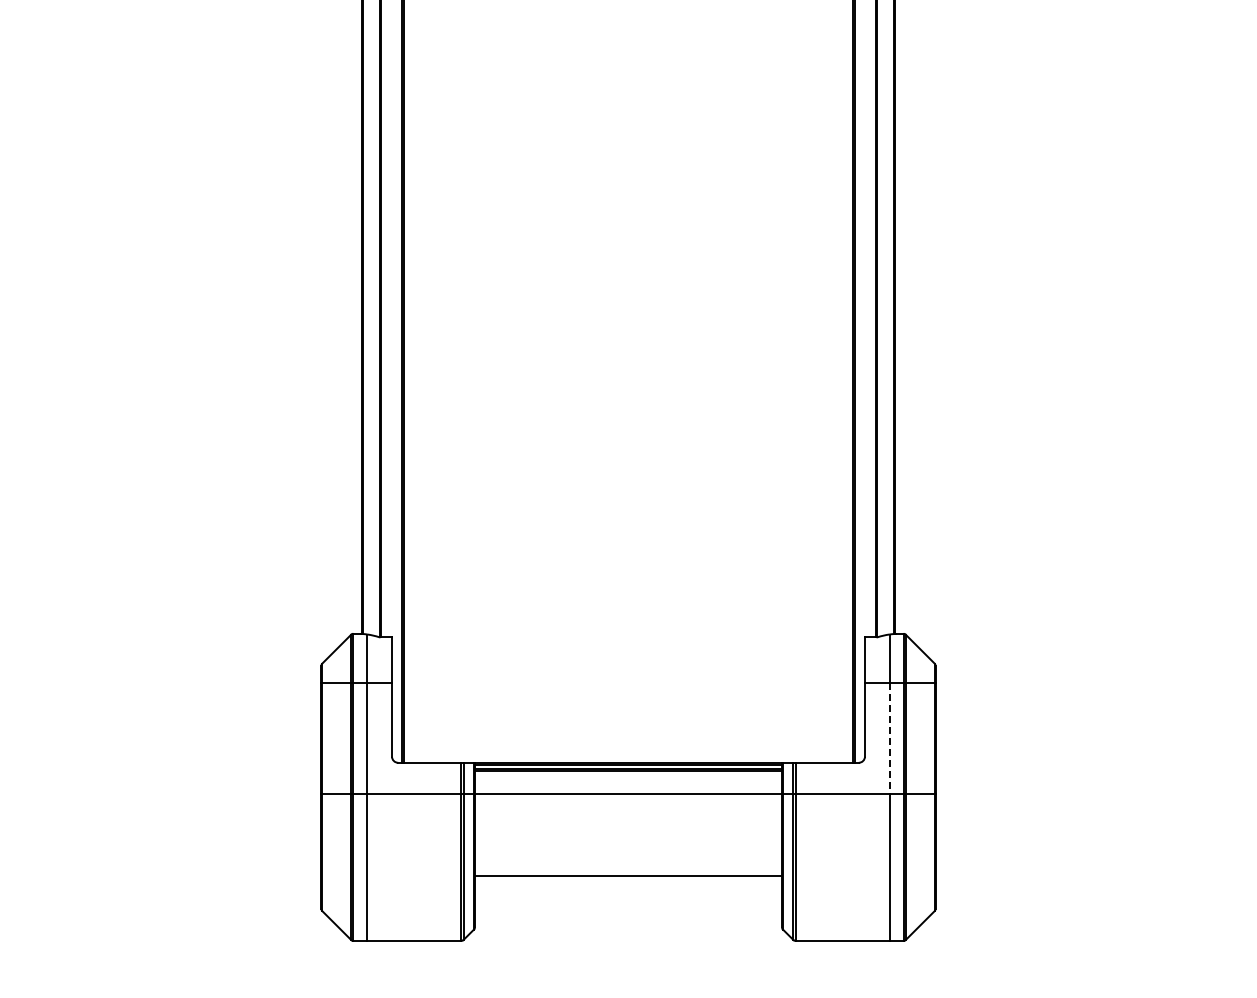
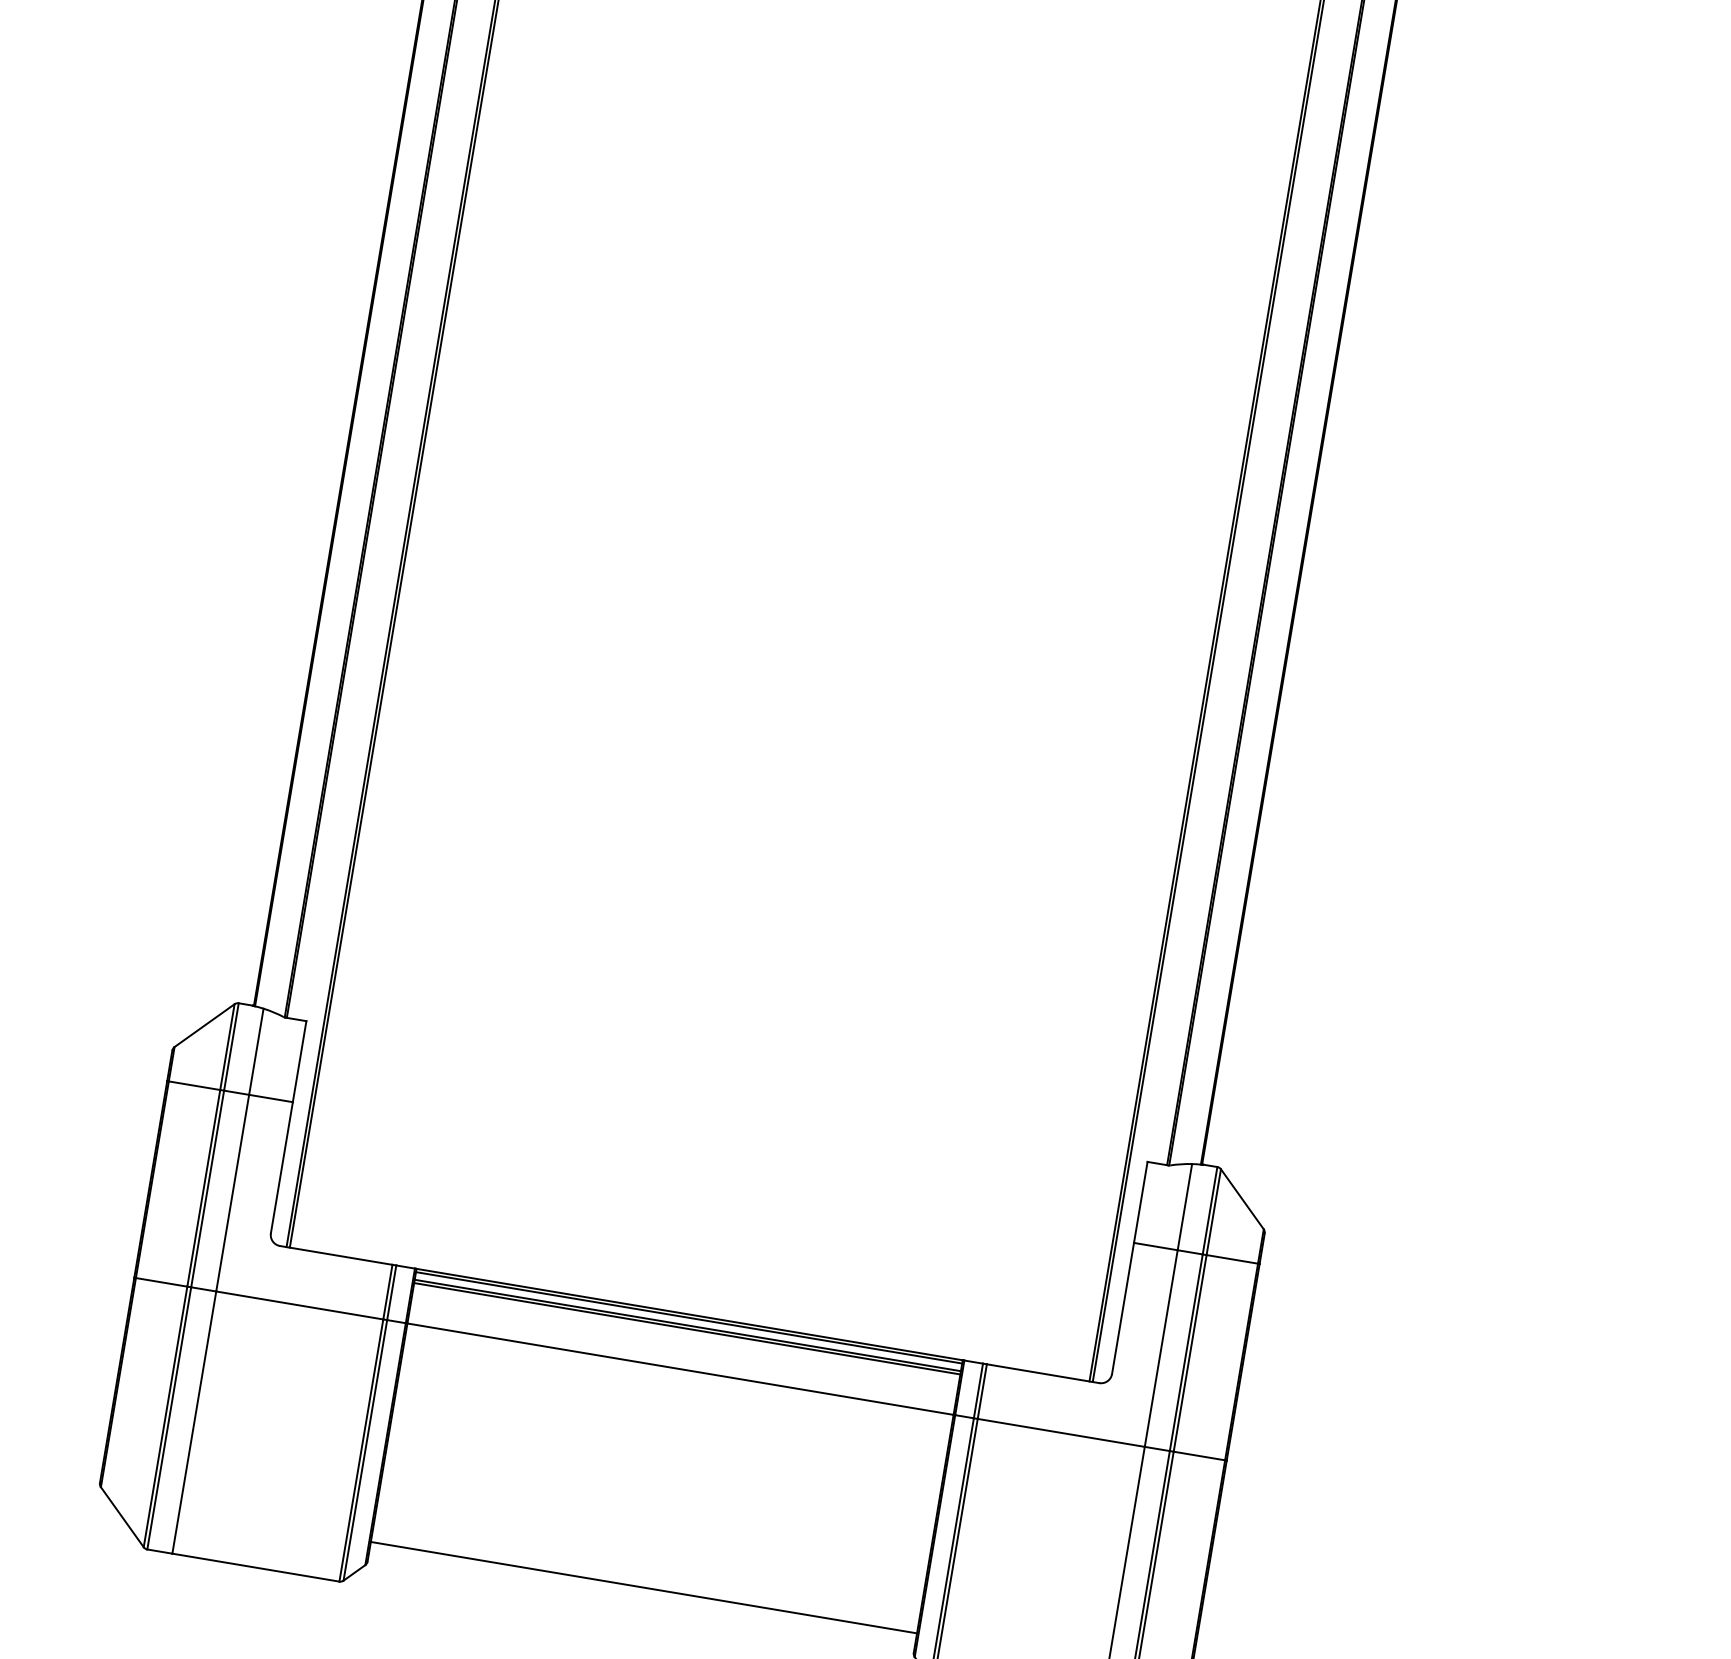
line: (889, 738) -> (1161, 1349), dashed -> solid
line: (628, 876) -> (643, 1587), moved

